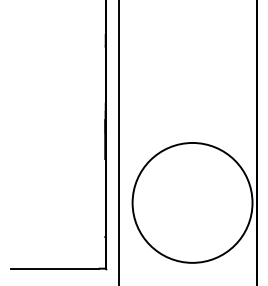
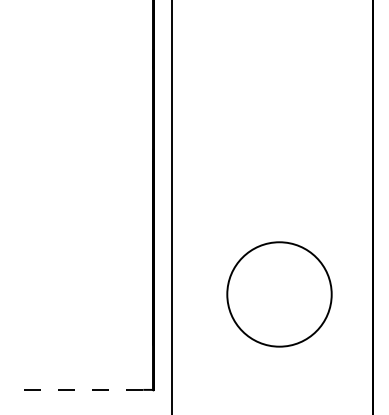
circle: (192, 202) -> (279, 293), size x0.6
line: (54, 268) -> (79, 389), solid -> dashed

